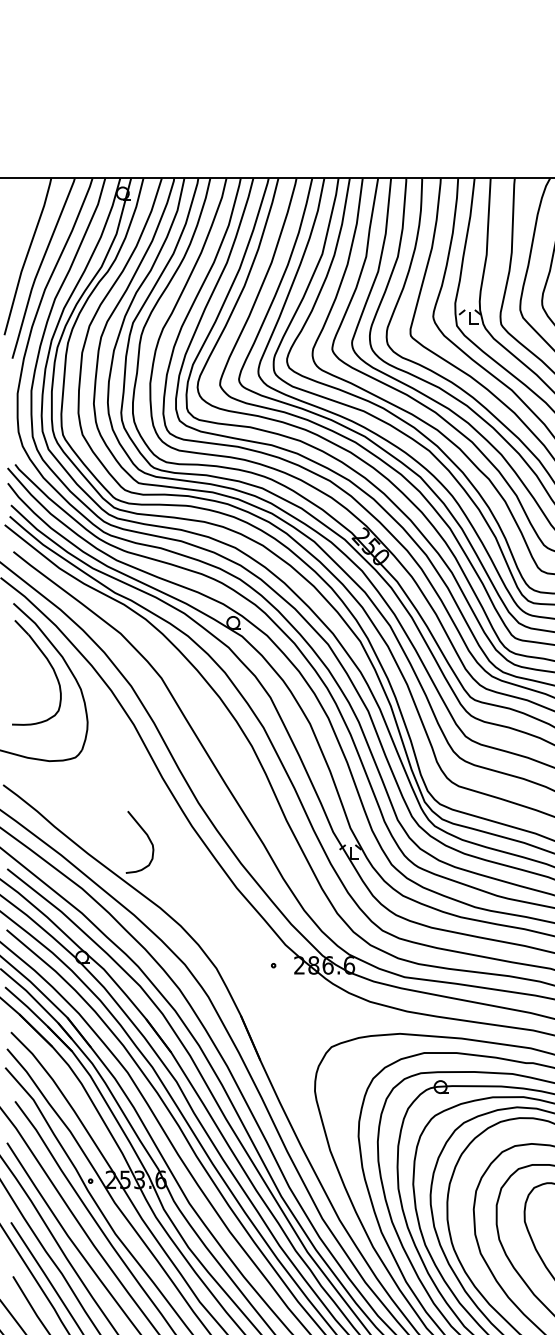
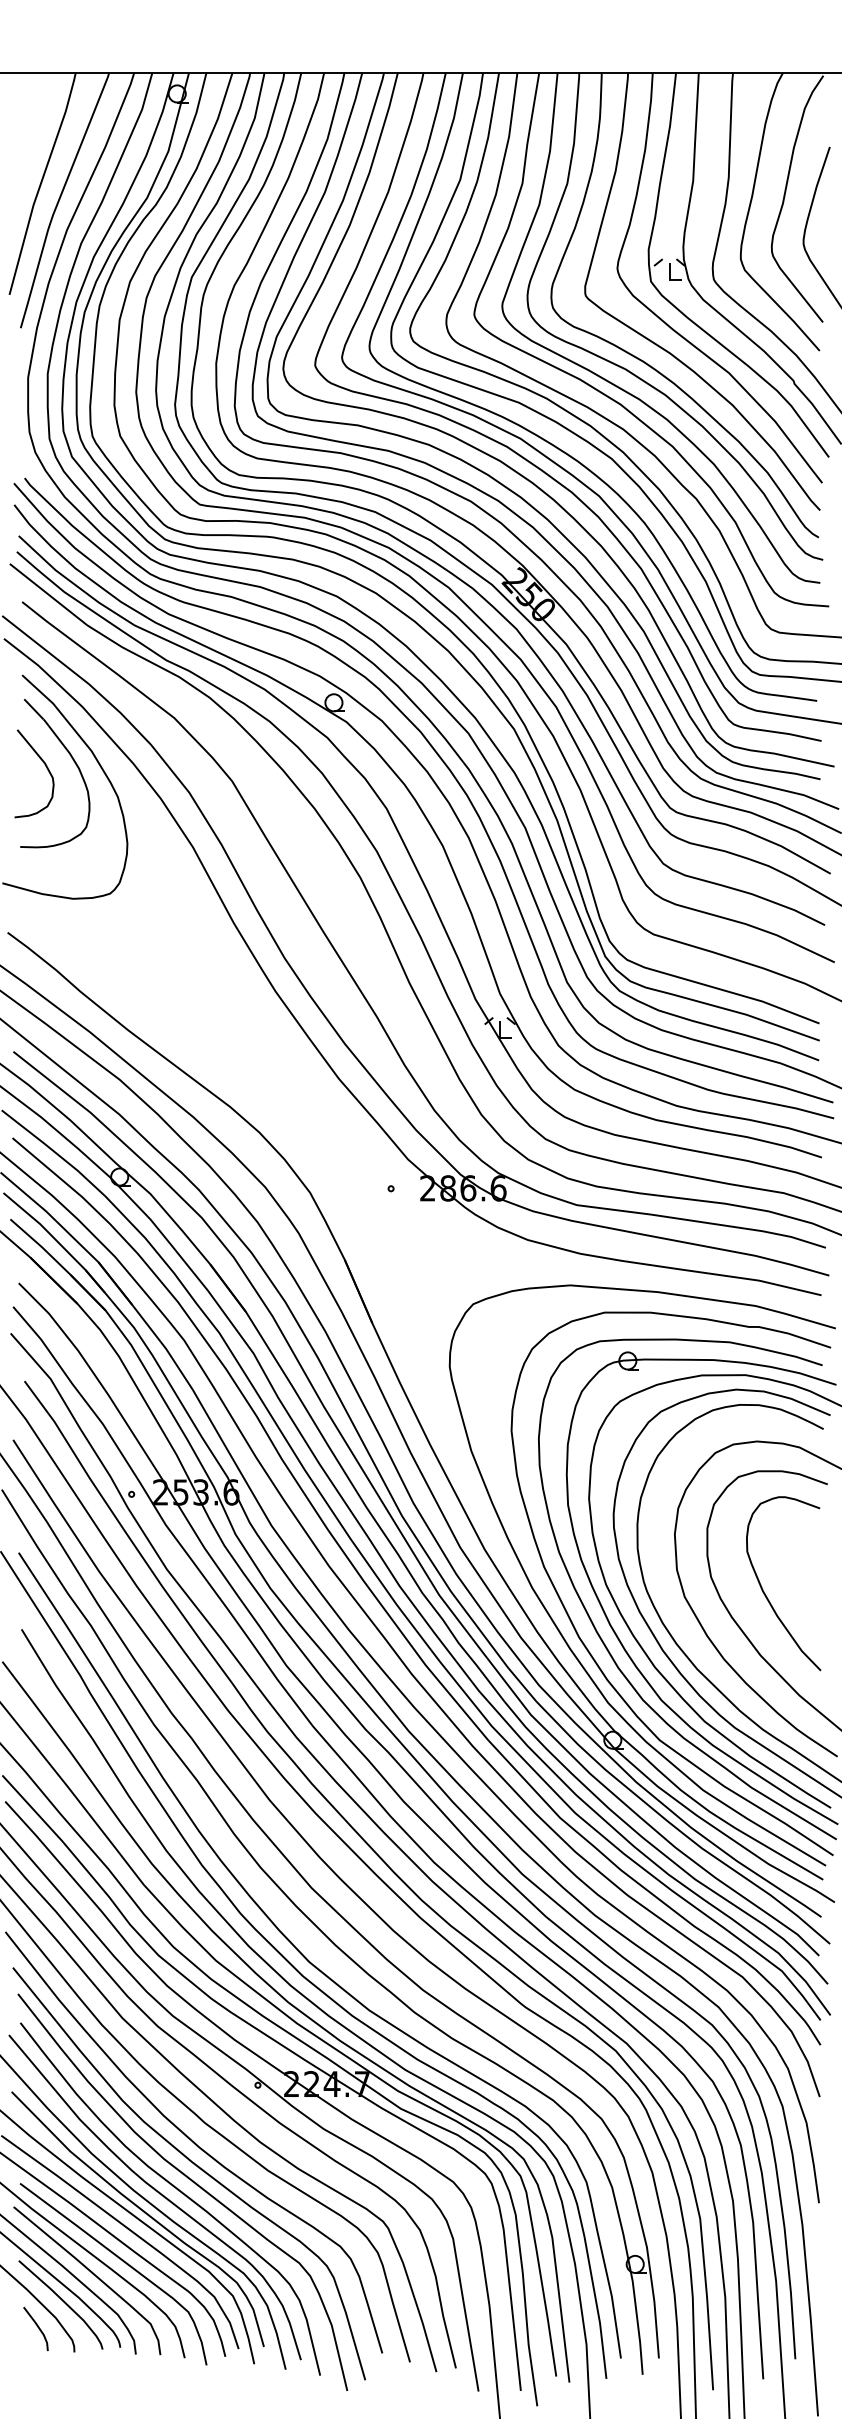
curve: (148, 838) -> (46, 768), moved

